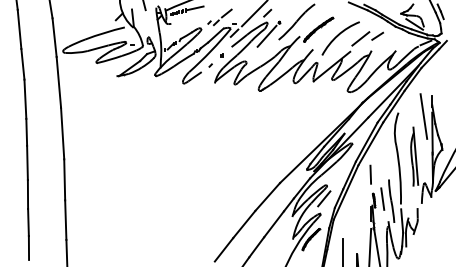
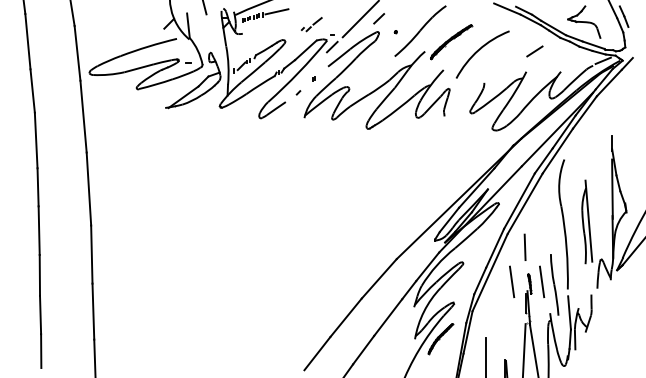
part: (219, 17) -> (311, 24), size x0.6
line: (414, 24) -> (587, 34), removed
line: (266, 36) -> (377, 51), removed
line: (361, 38) -> (511, 54), removed
line: (332, 66) -> (470, 94), removed
line: (423, 116) -> (599, 164), removed
line: (323, 198) -> (458, 281), removed
line: (361, 198) -> (512, 281), added

